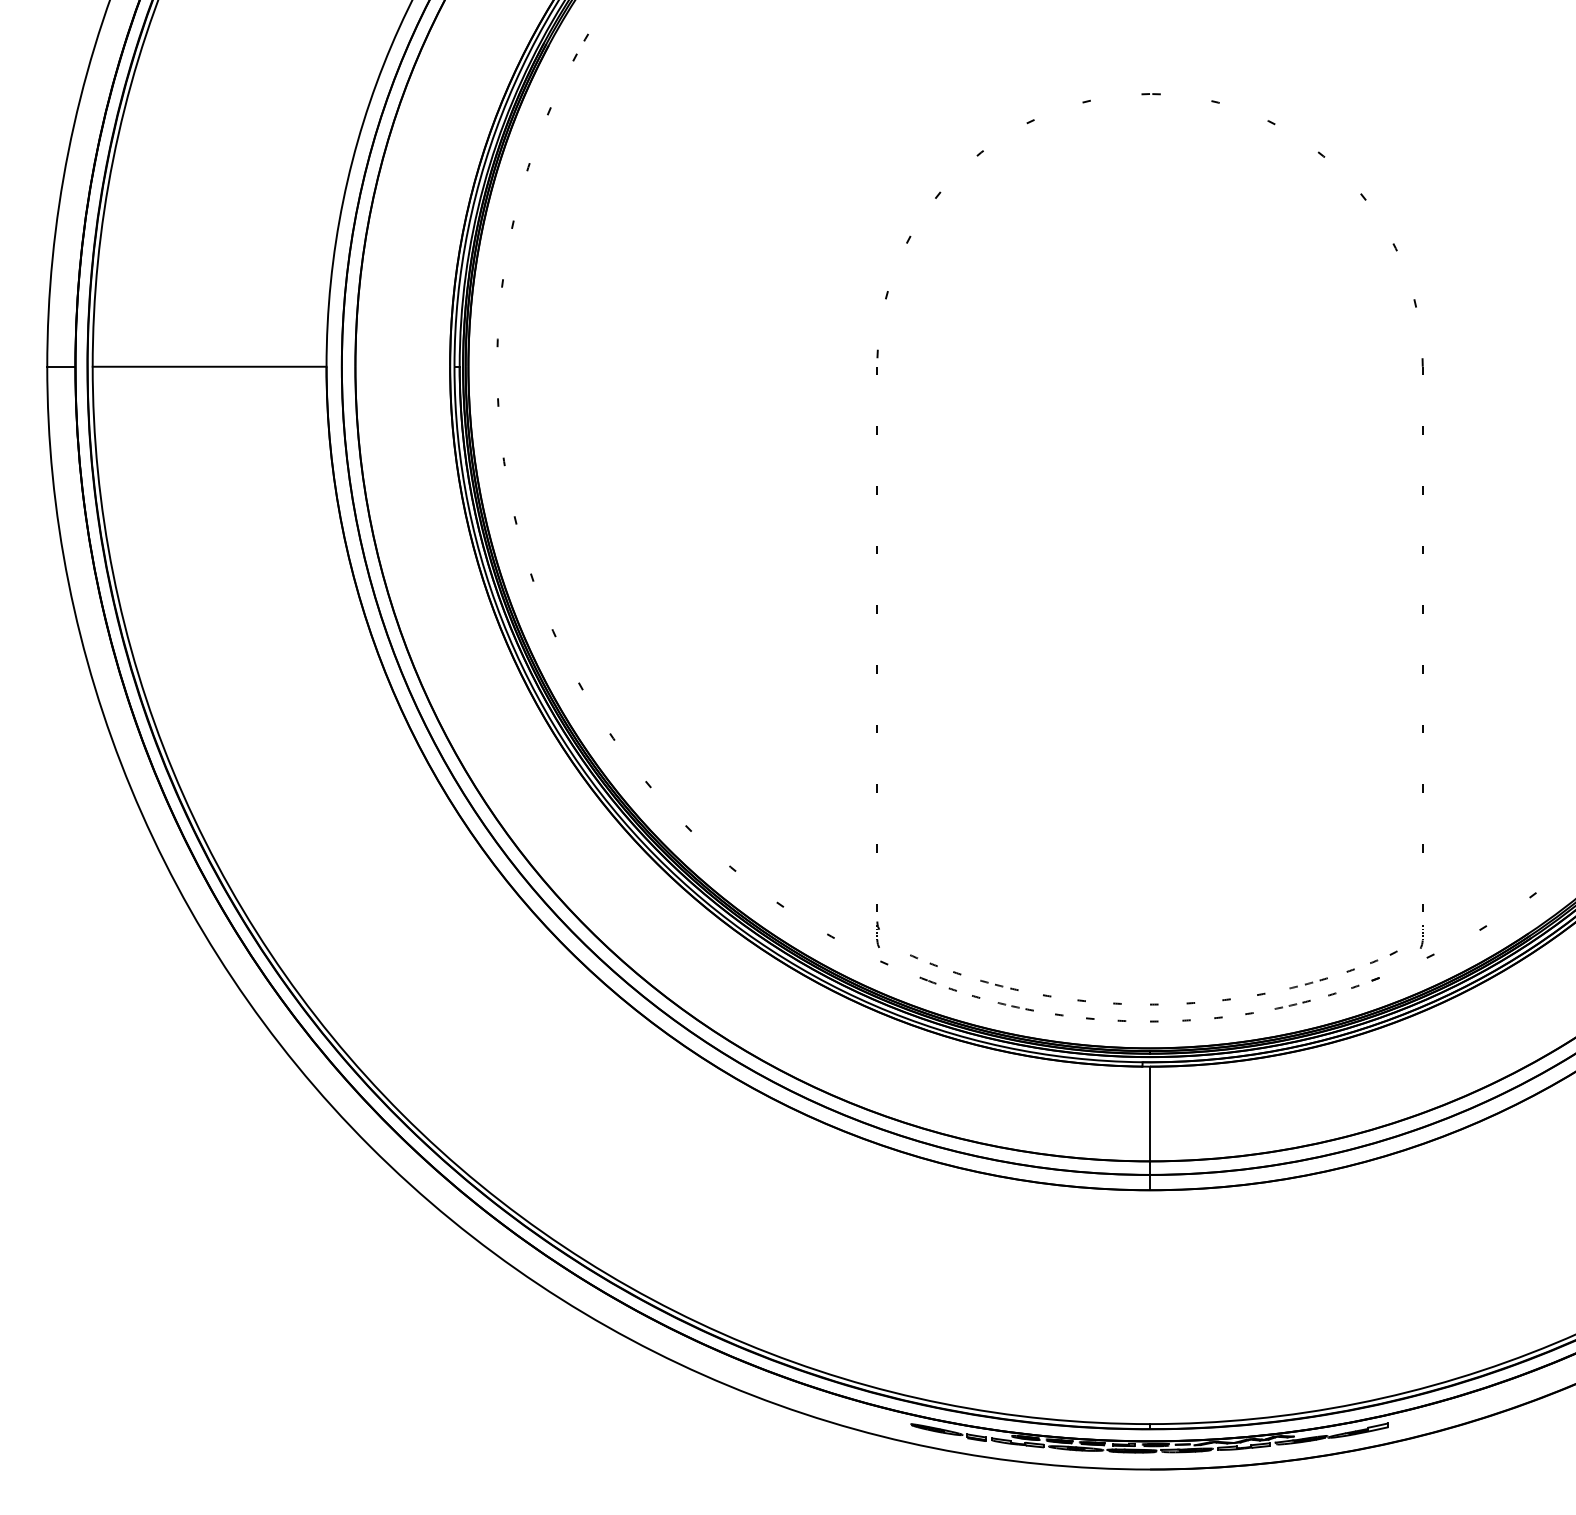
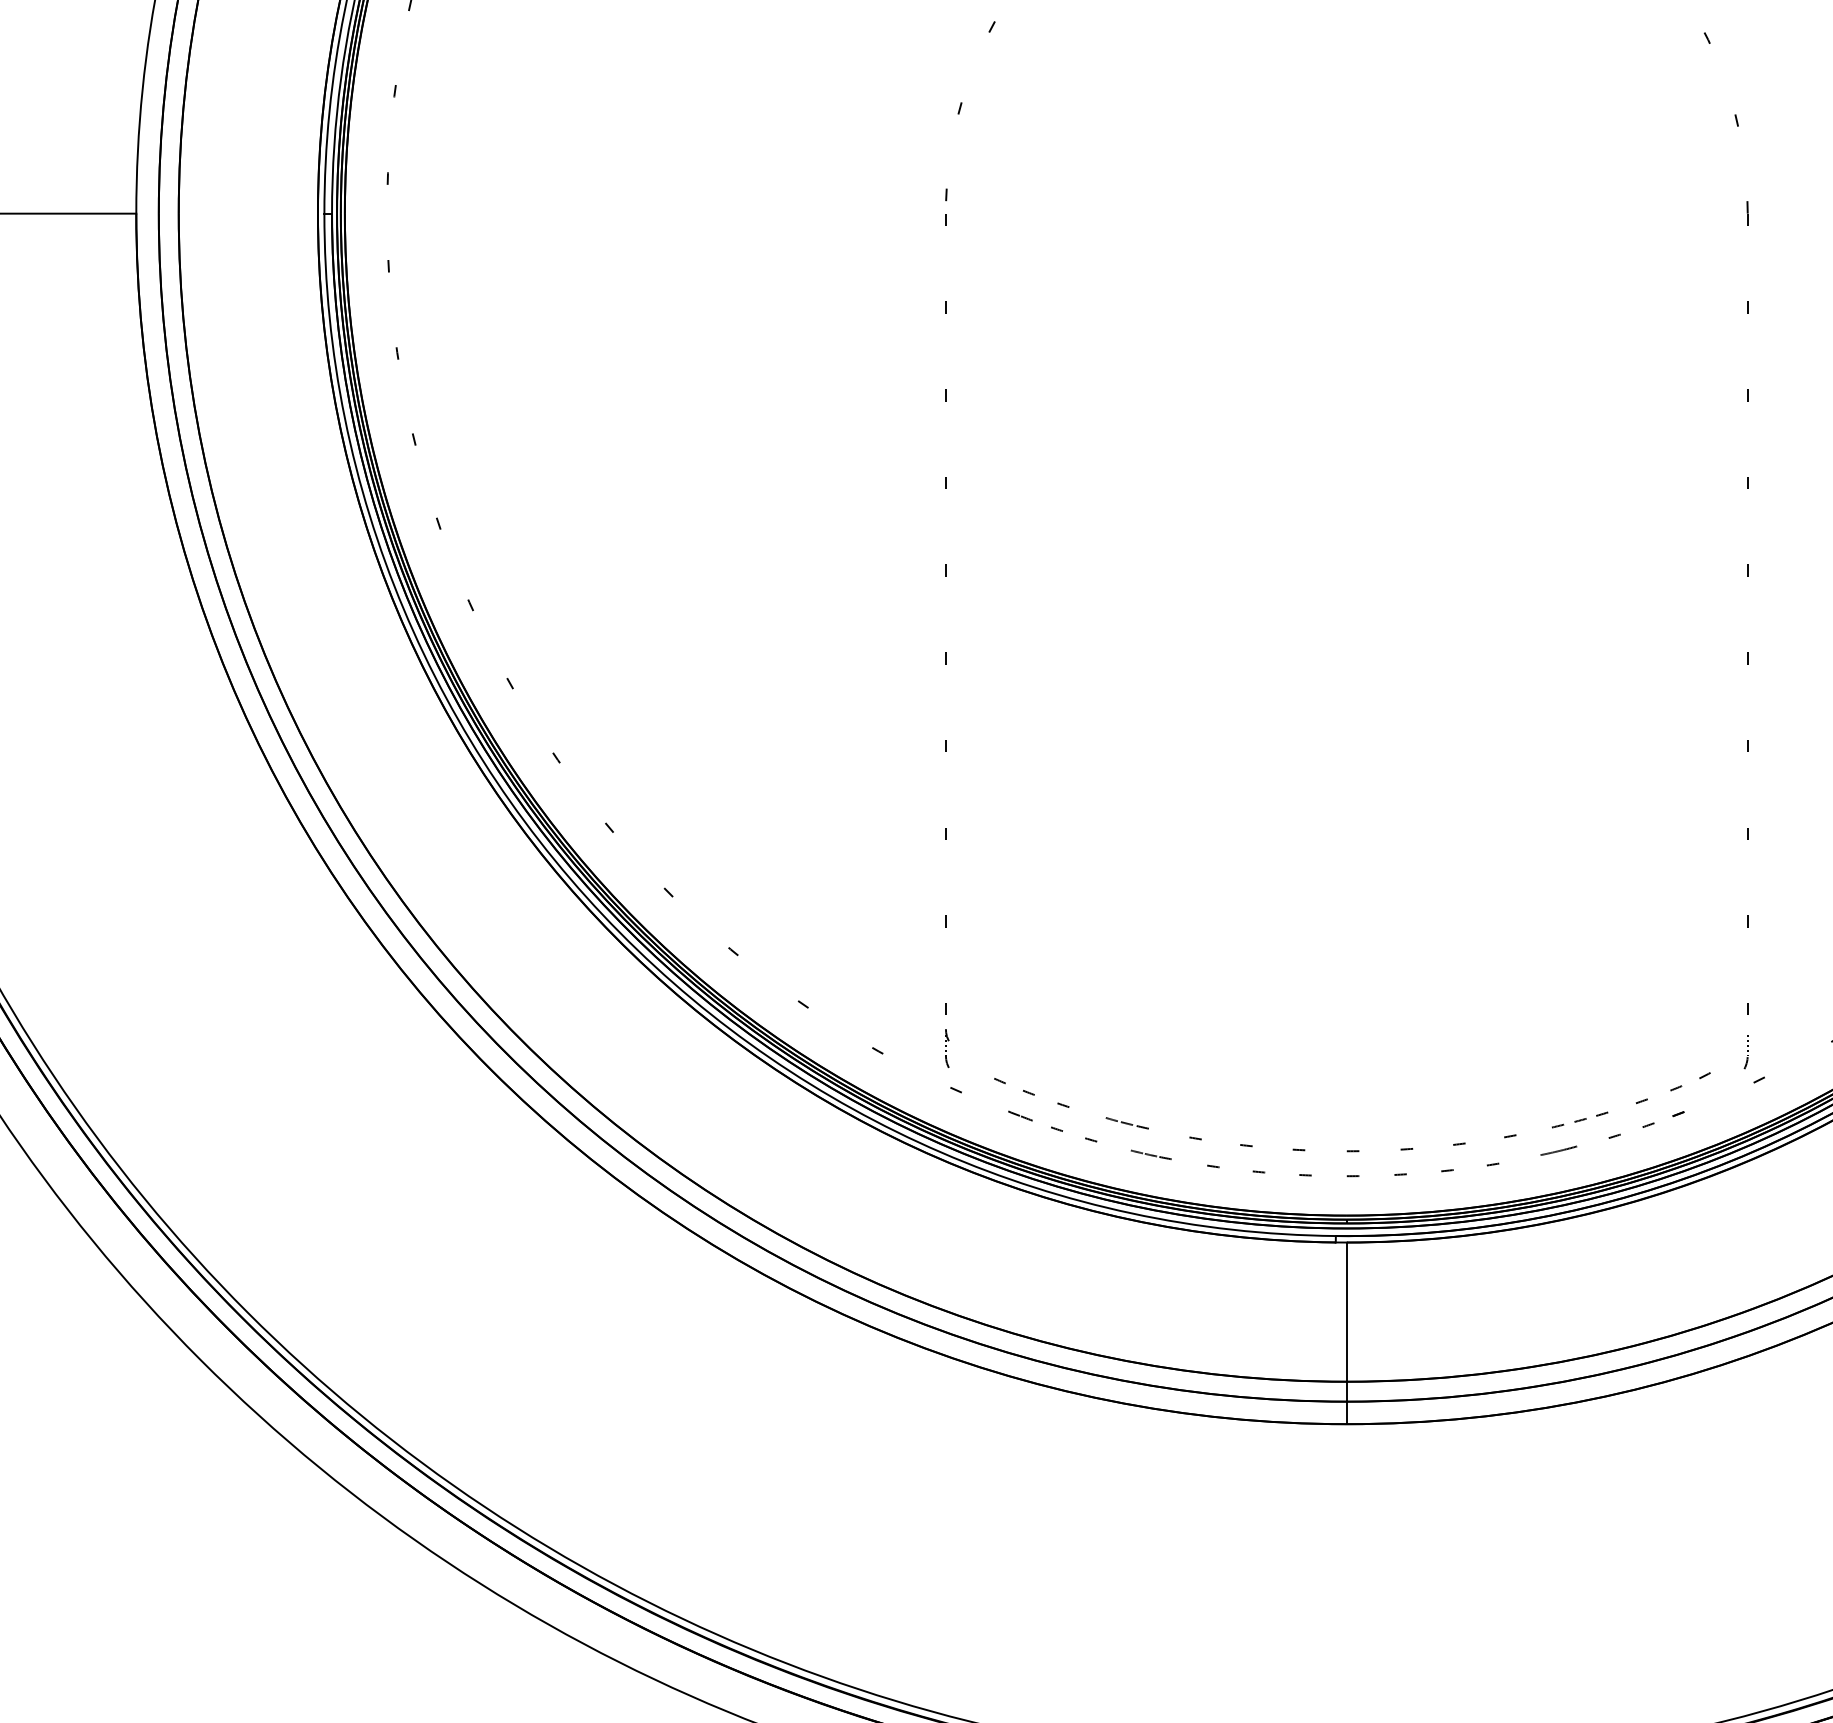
part: (999, 984) -> (1125, 1121), size x0.7
part: (1292, 1004) -> (1556, 1151), size x0.6
part: (1015, 1006) -> (1149, 1154), size x0.7

